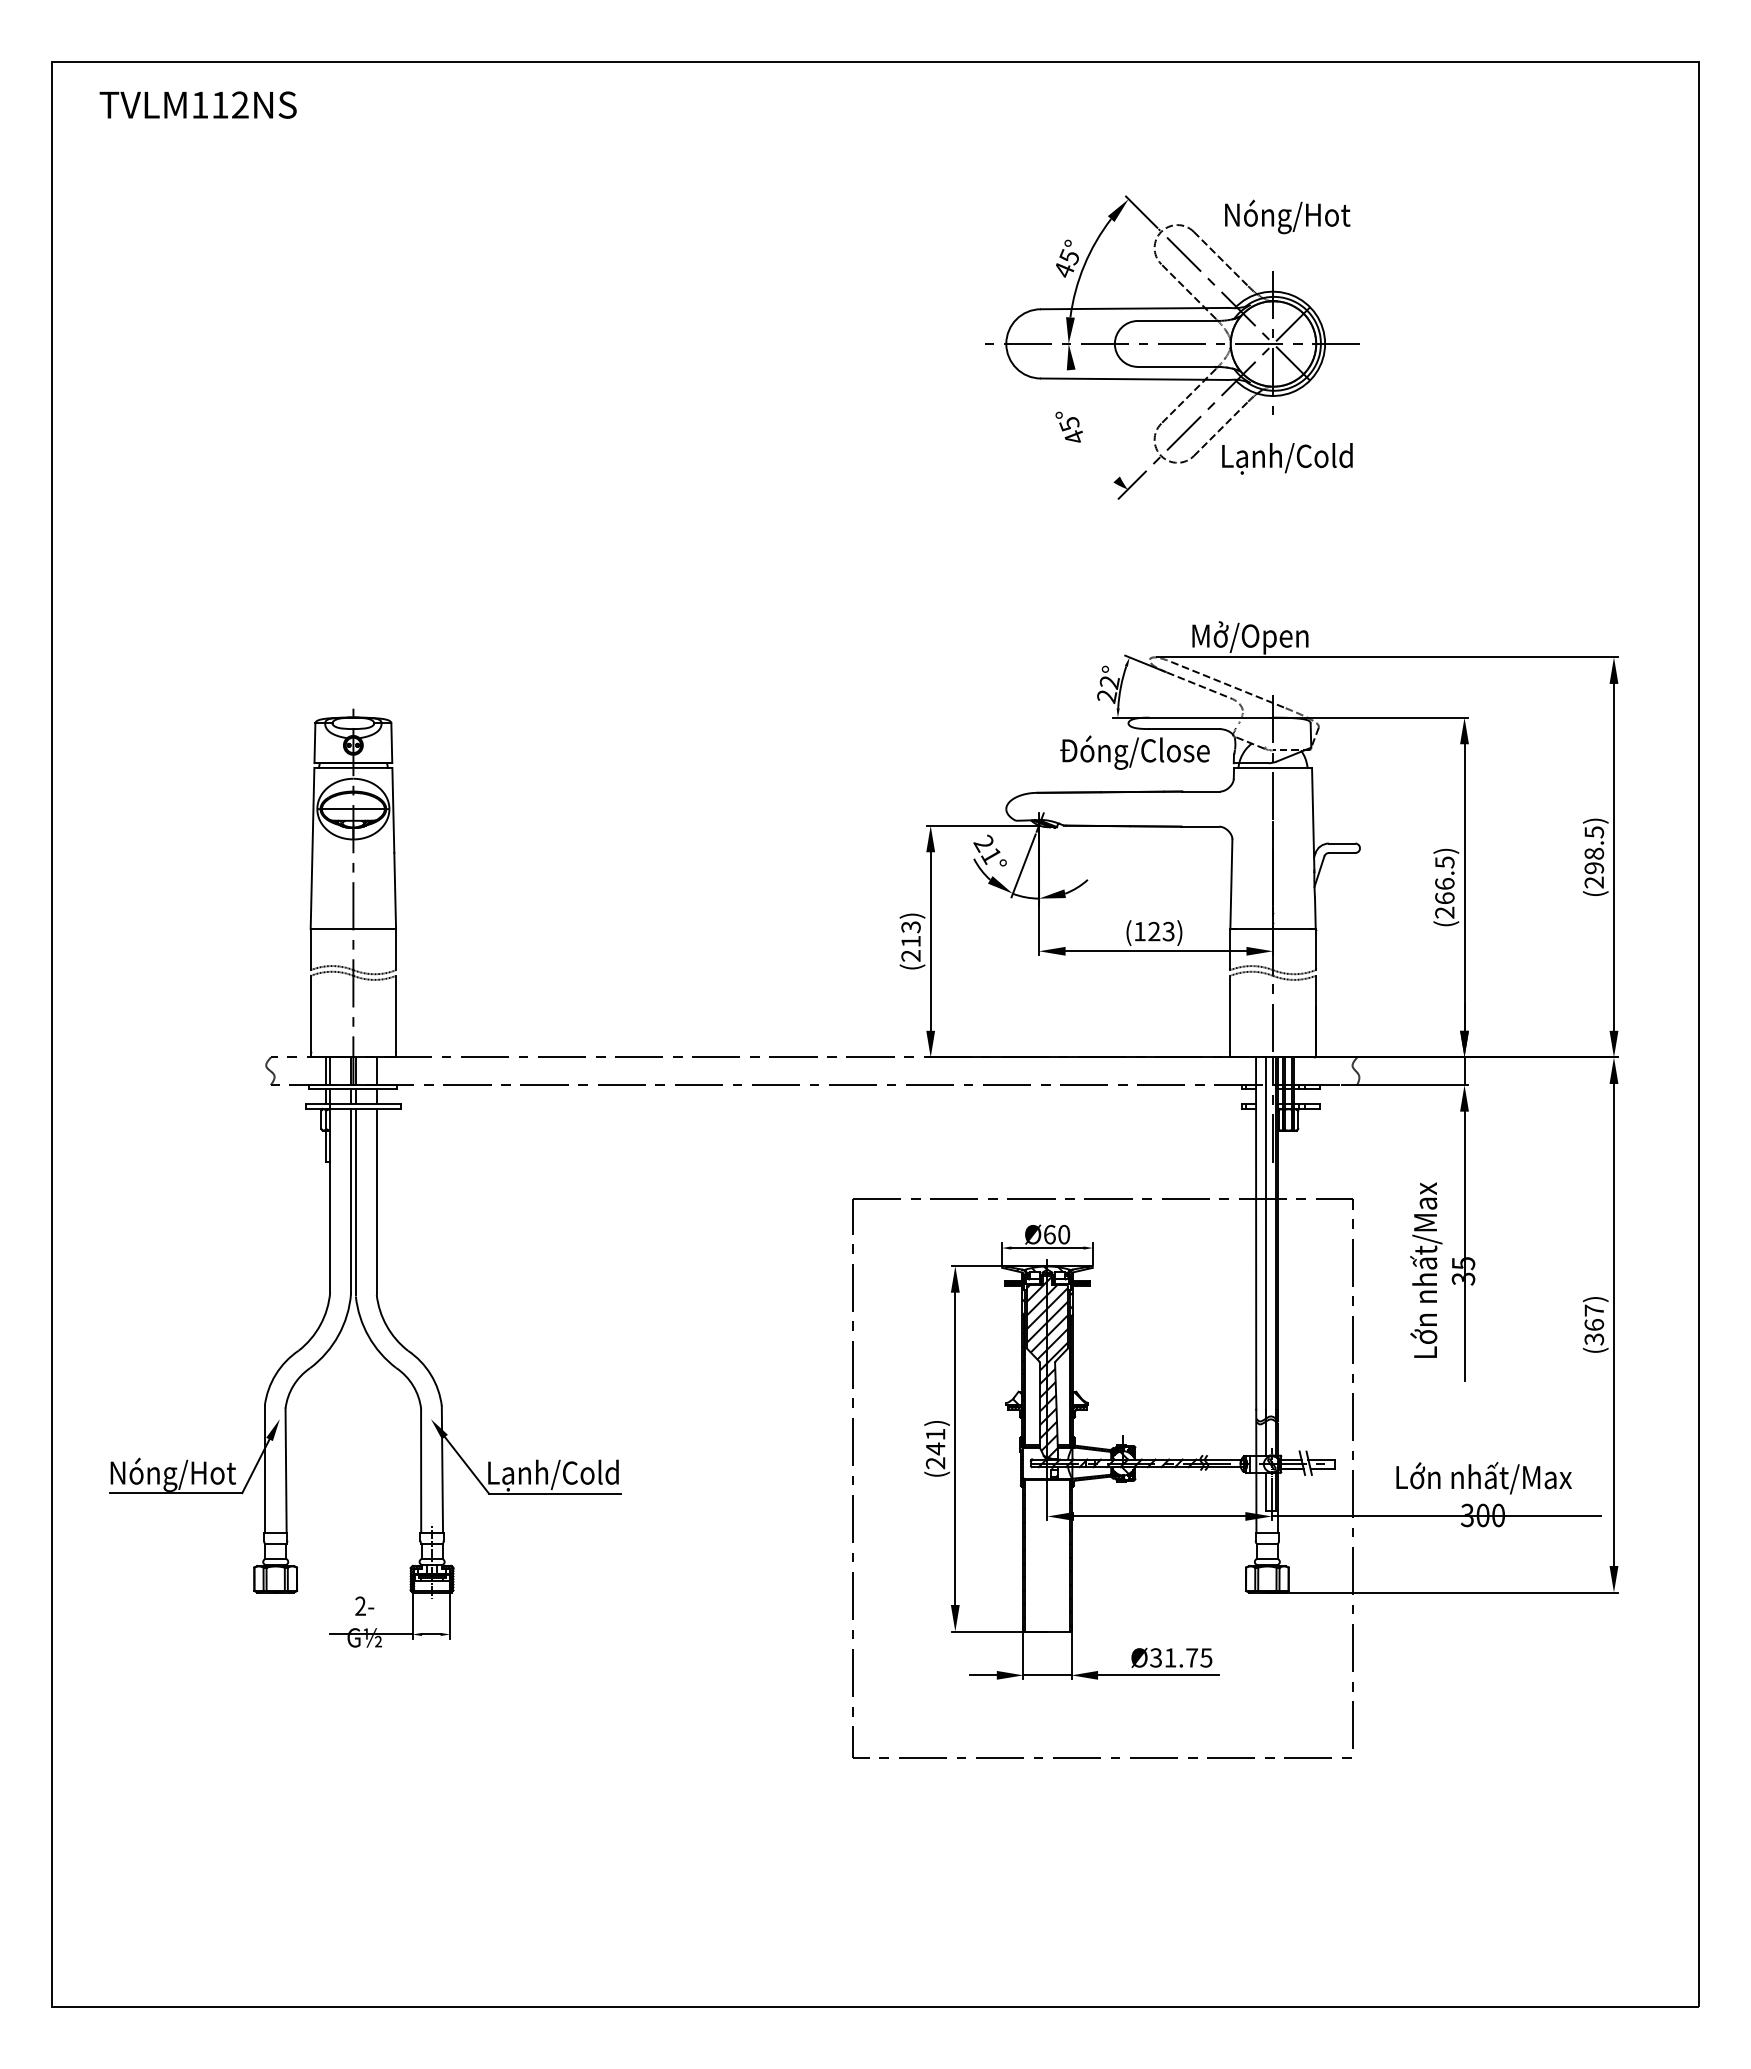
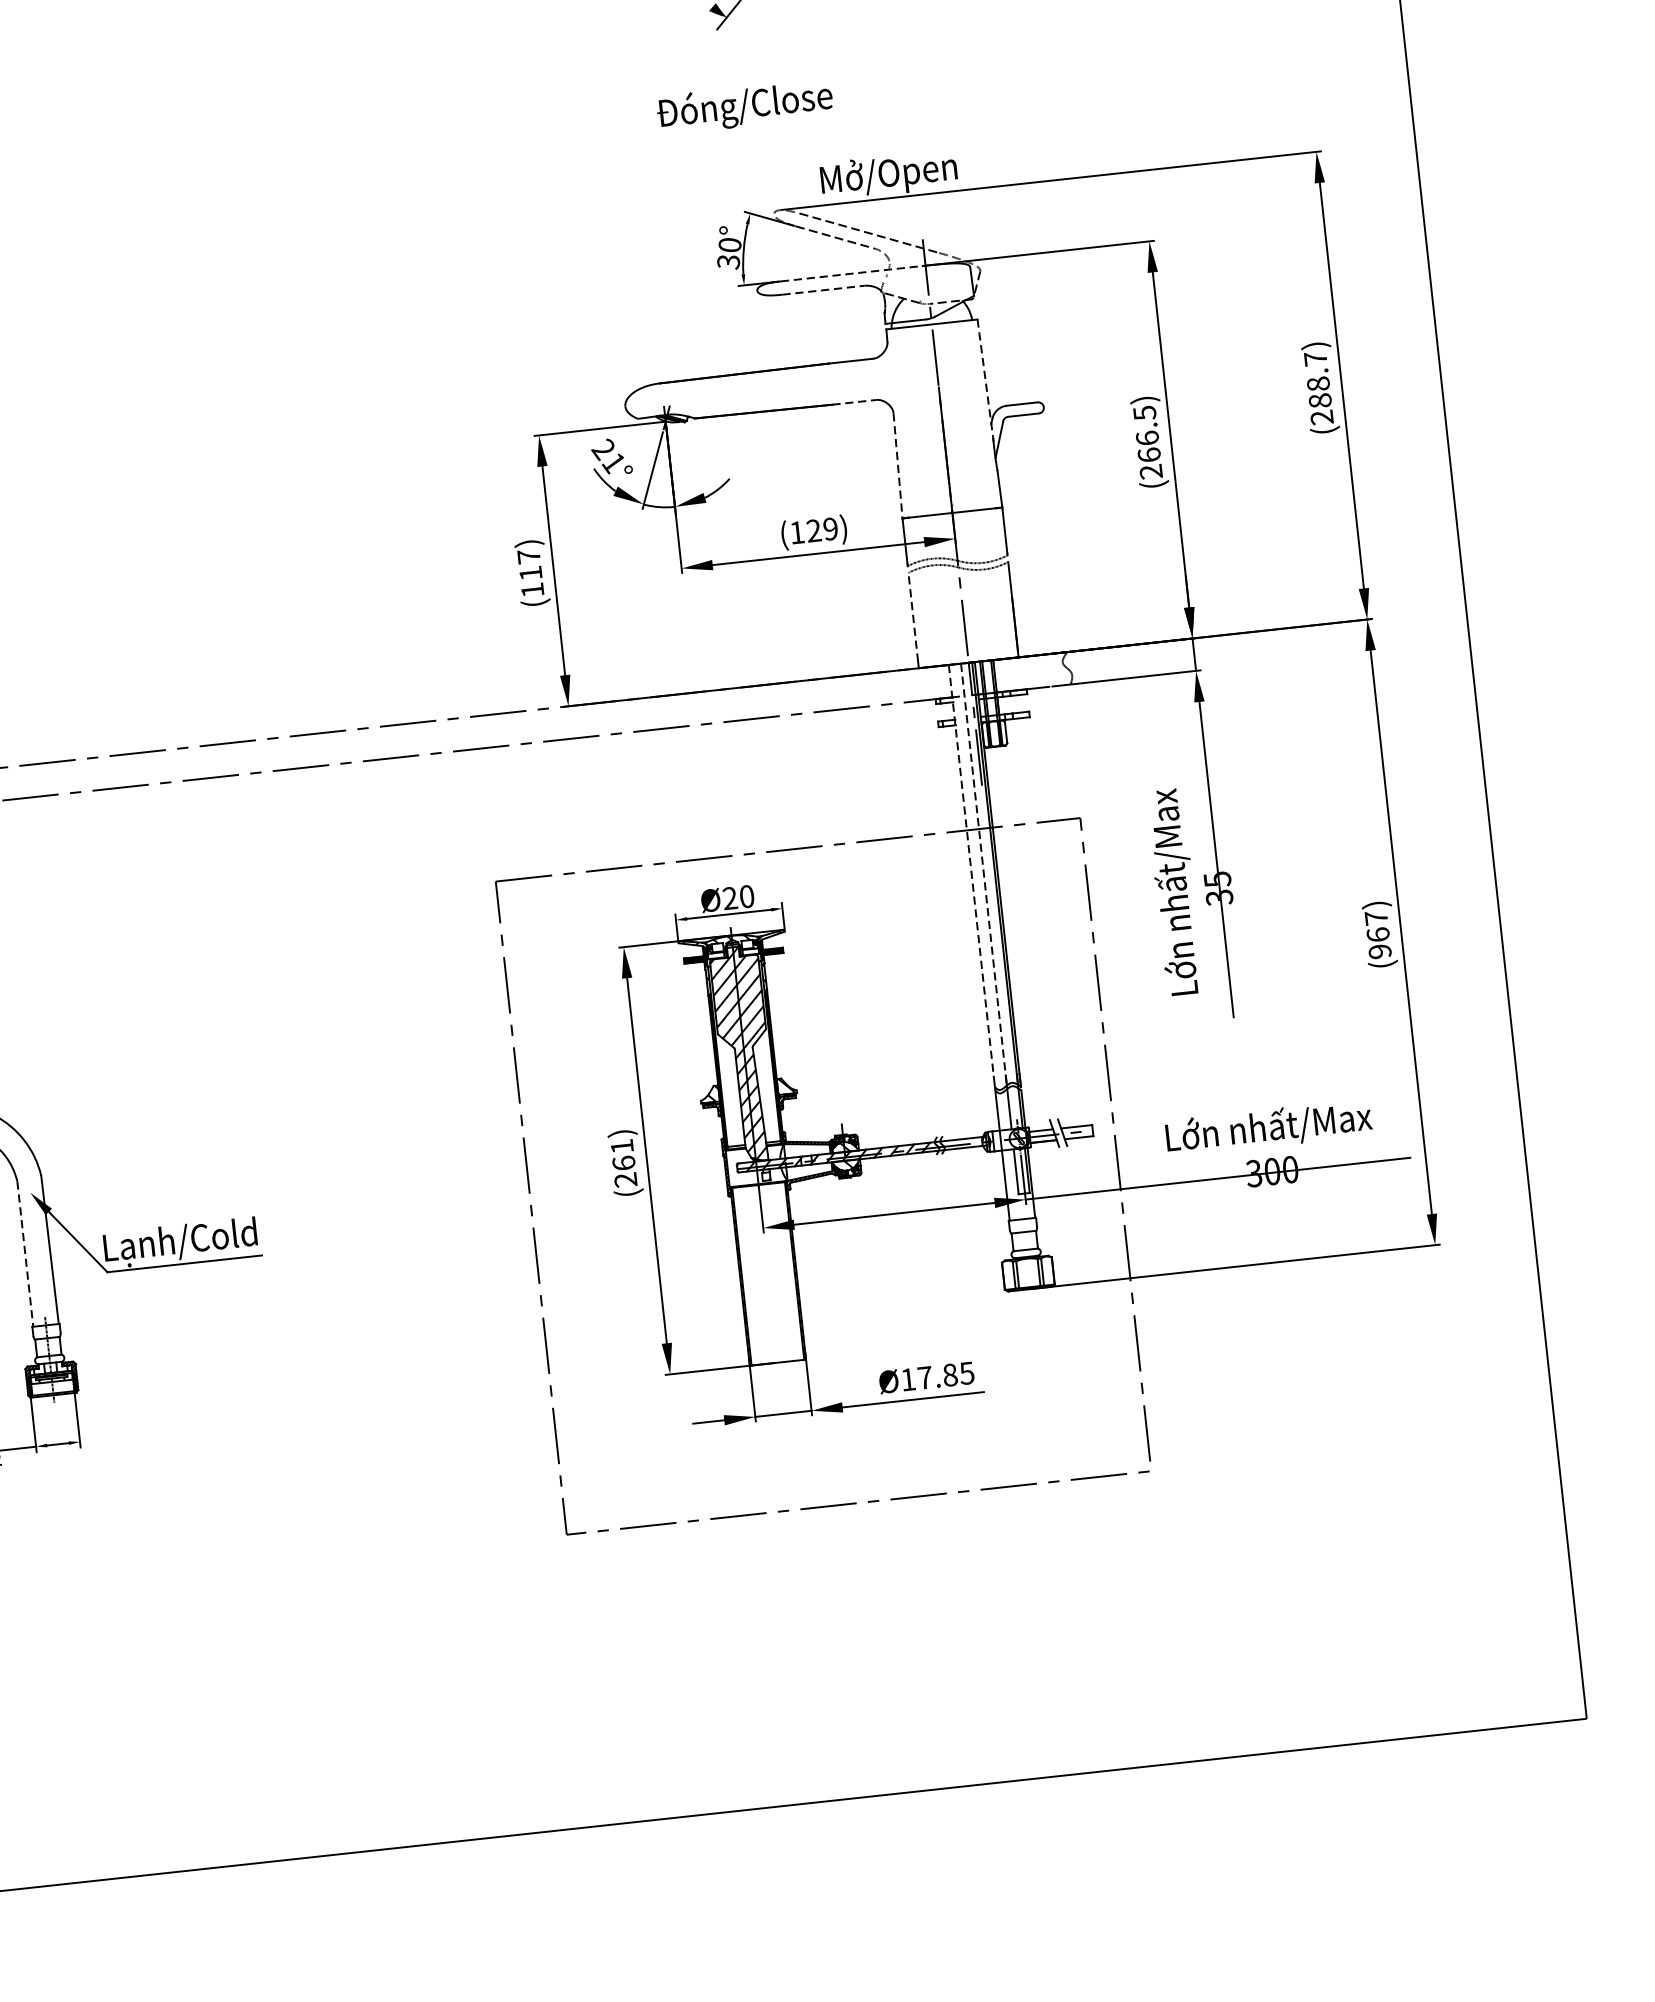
text: (1108, 689) -> (729, 253), 22° -> 30°
line: (1211, 717) -> (853, 273), solid -> dashed
line: (1184, 729) -> (823, 290), solid -> dashed
text: (1134, 752) -> (744, 106), moved
line: (1313, 820) -> (985, 380), solid -> dashed
line: (1200, 826) -> (854, 402), solid -> dashed
text: (1594, 850) -> (1318, 380), (298.5) -> (288.7)
line: (1231, 884) -> (898, 465), solid -> dashed
text: (1168, 931) -> (830, 528), (123) -> (129)
text: (910, 941) -> (530, 573), (213) -> (117)
line: (1230, 1013) -> (913, 616), solid -> dashed
text: (1049, 1234) -> (729, 898), Ø60 -> Ø20
line: (1256, 1234) -> (971, 871), solid -> dashed
line: (1266, 1238) -> (984, 875), solid -> dashed
text: (1594, 1339) -> (1380, 951), (367) -> (967)
text: (935, 1448) -> (623, 1162), (241) -> (261)
line: (421, 1471) -> (25, 1255), solid -> dashed
text: (1174, 1657) -> (929, 1376), Ø31.75 -> Ø17.85

